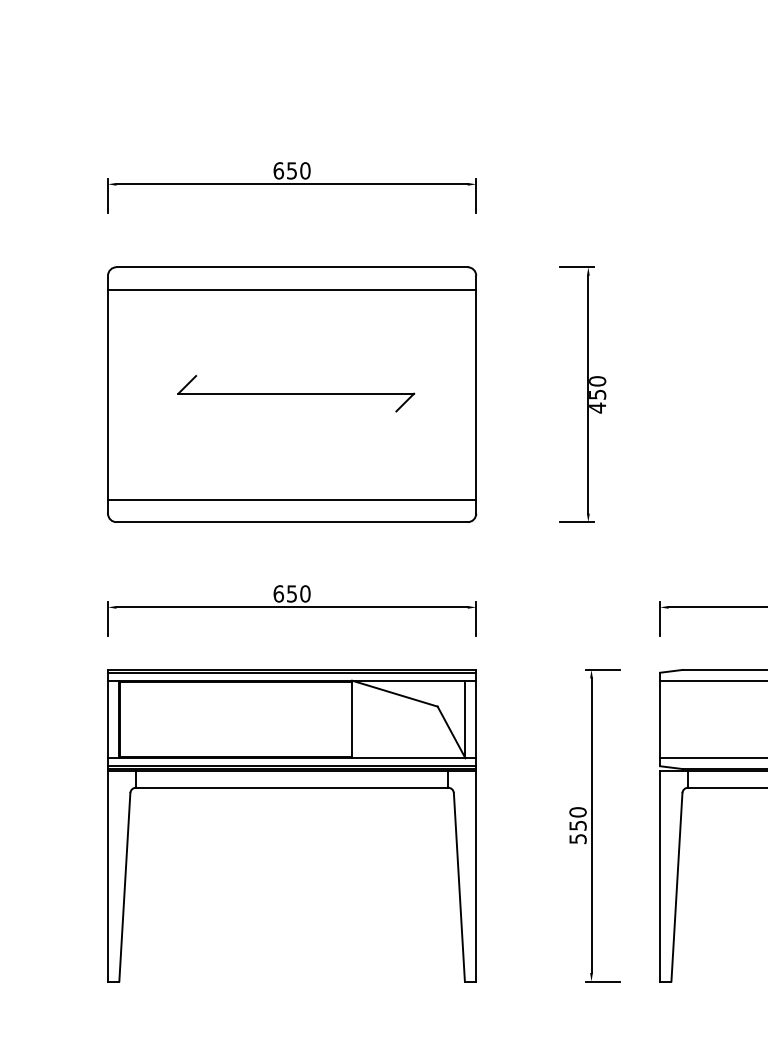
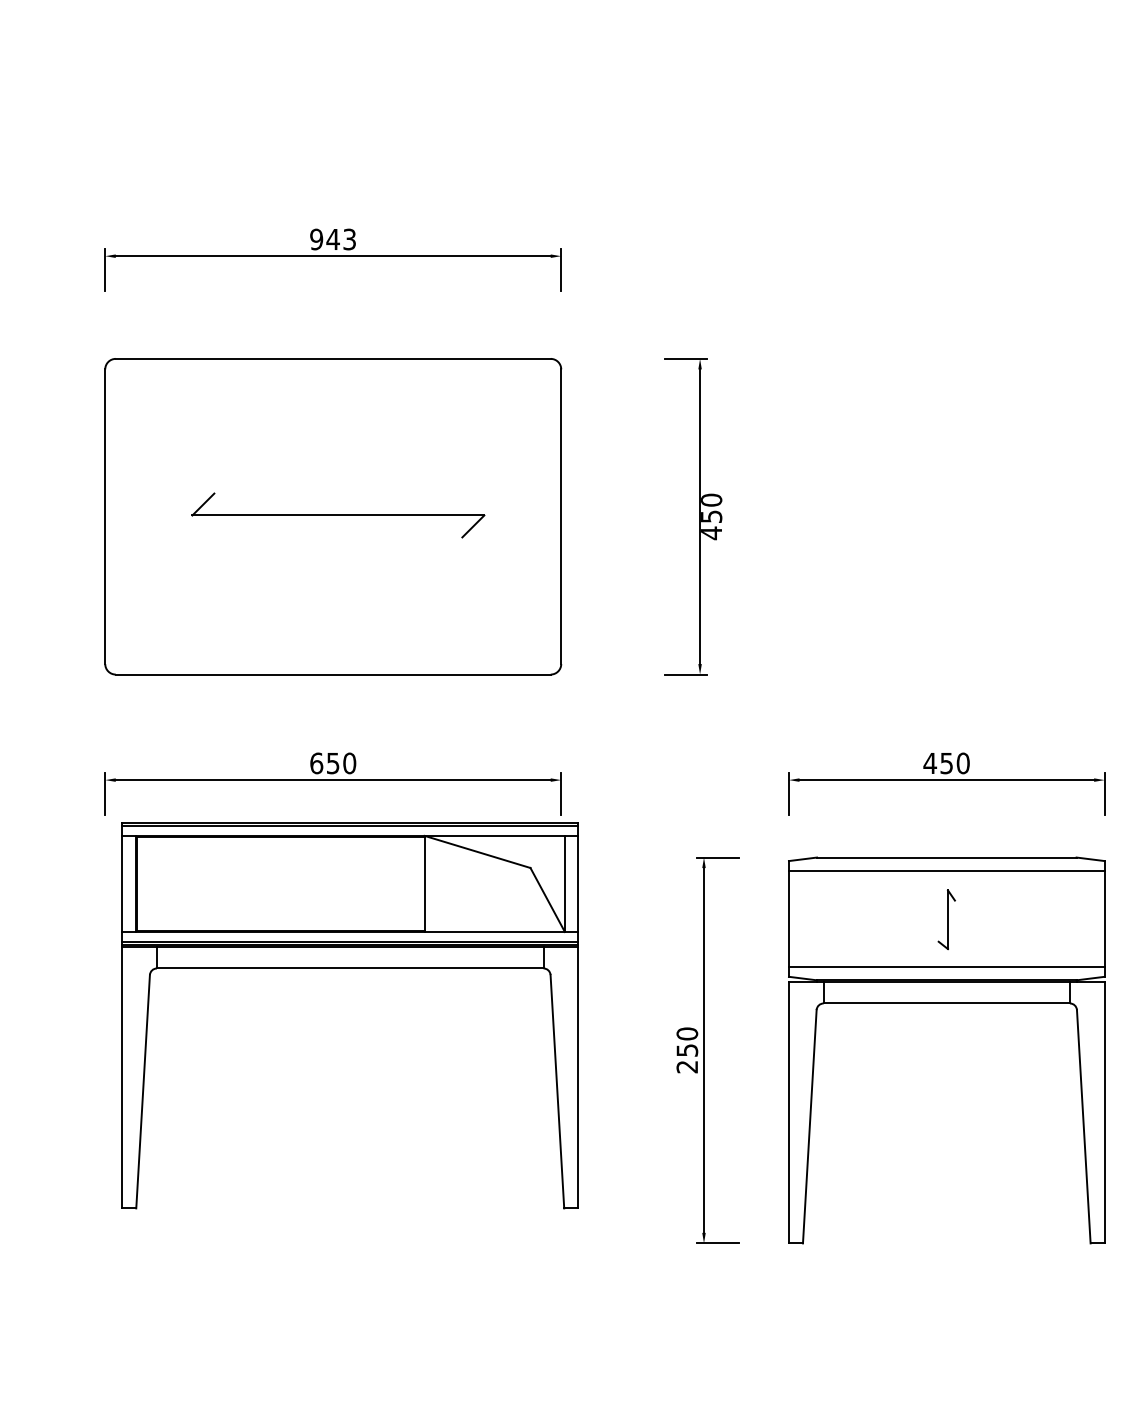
text: (292, 170) -> (333, 239), 650 -> 943
line: (292, 289) -> (333, 386), removed
line: (292, 499) -> (333, 646), removed
part: (291, 787) -> (349, 968), moved
text: (578, 839) -> (687, 1067), 550 -> 250

